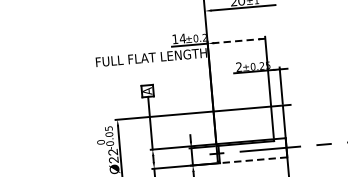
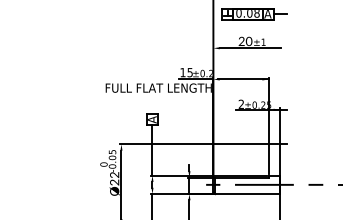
text: (183, 38) -> (190, 72), 14 -> 15
line: (238, 41) -> (242, 79), dashed -> solid
line: (253, 160) -> (247, 194), dashed -> solid

